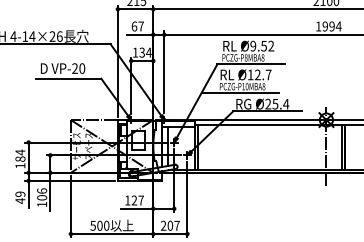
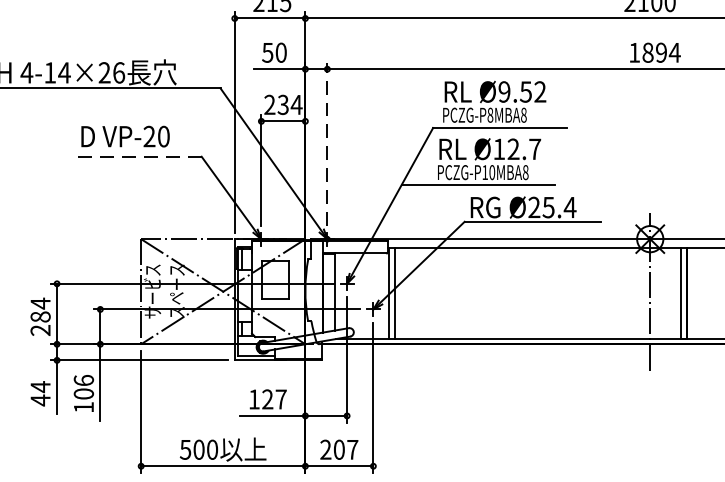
text: (137, 26) -> (273, 52), 67 -> 50
text: (325, 26) -> (648, 52), 1994 -> 1894
text: (135, 52) -> (269, 104), 134 -> 234
line: (164, 71) -> (327, 142), solid -> dashed
line: (68, 78) -> (136, 156), solid -> dashed
text: (20, 165) -> (40, 329), 184 -> 284
text: (20, 194) -> (40, 387), 49 -> 44

